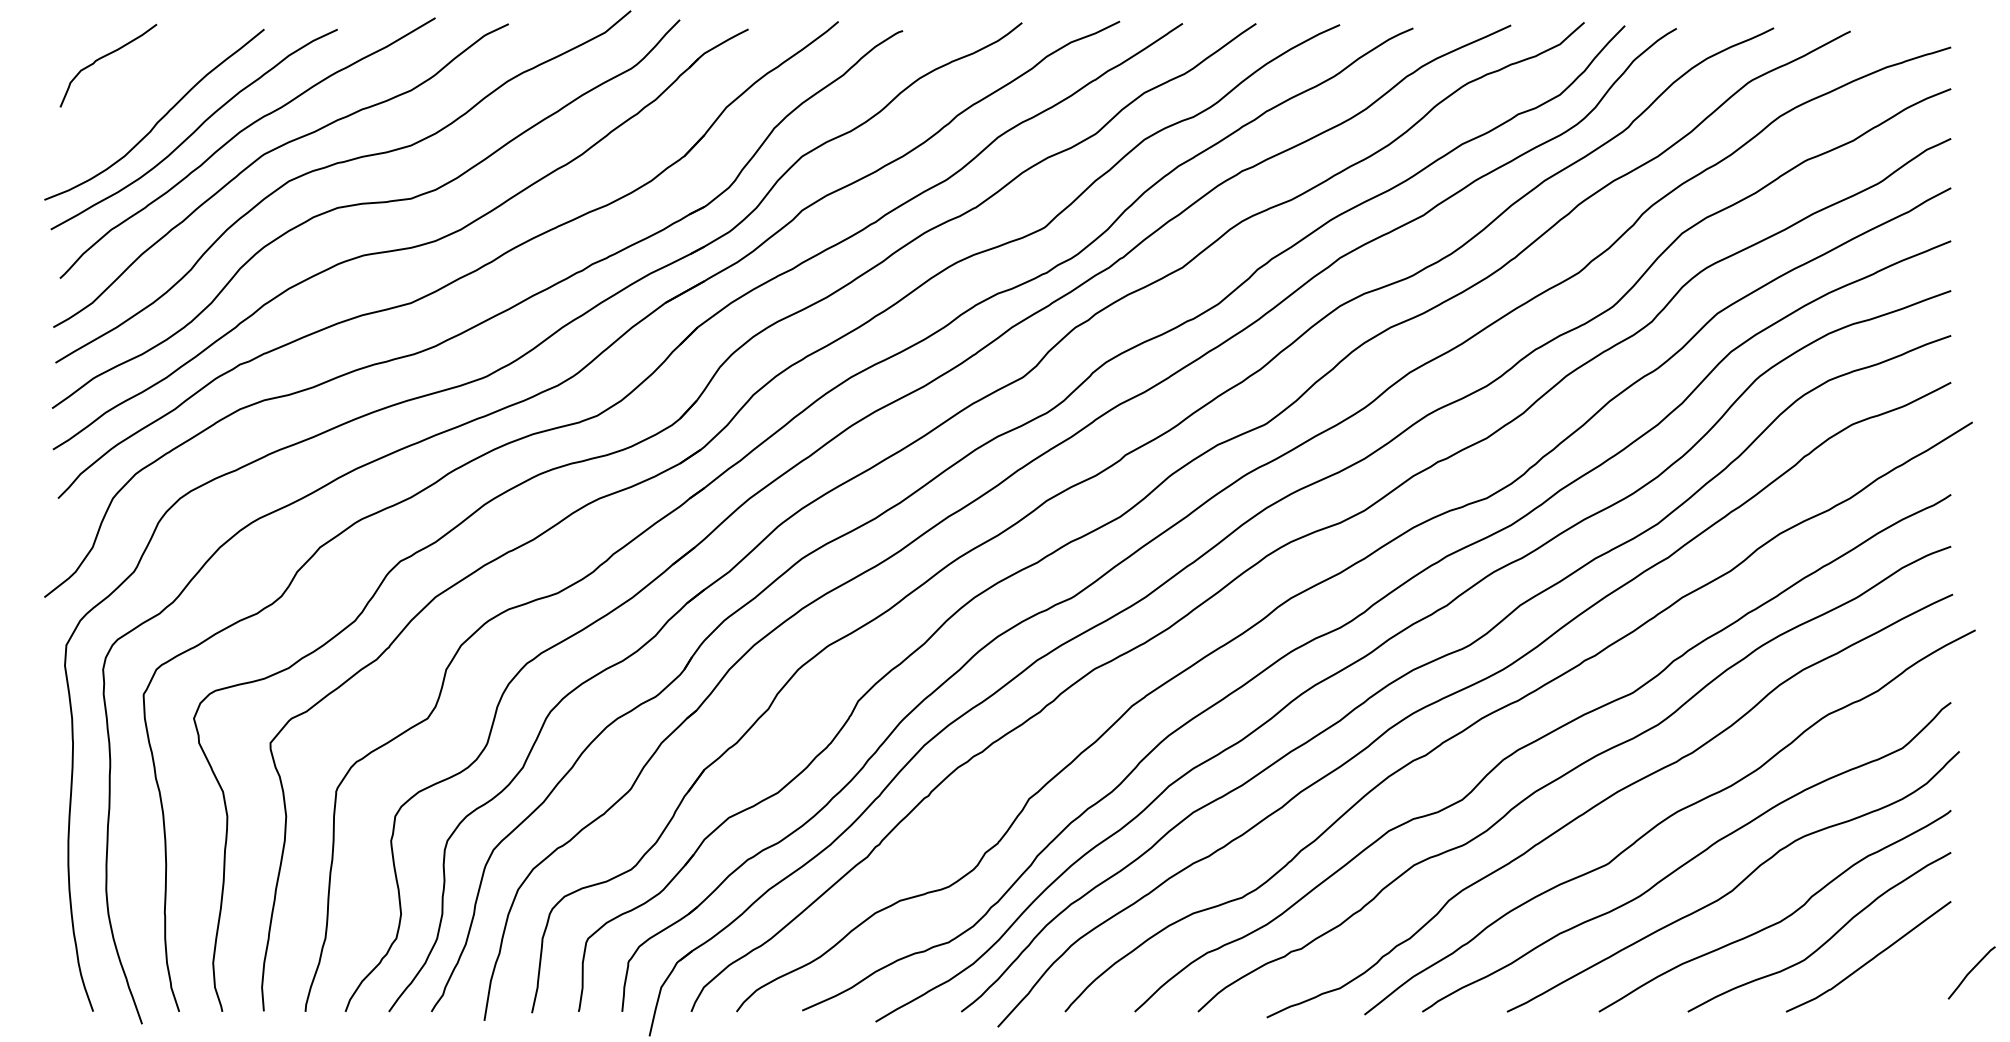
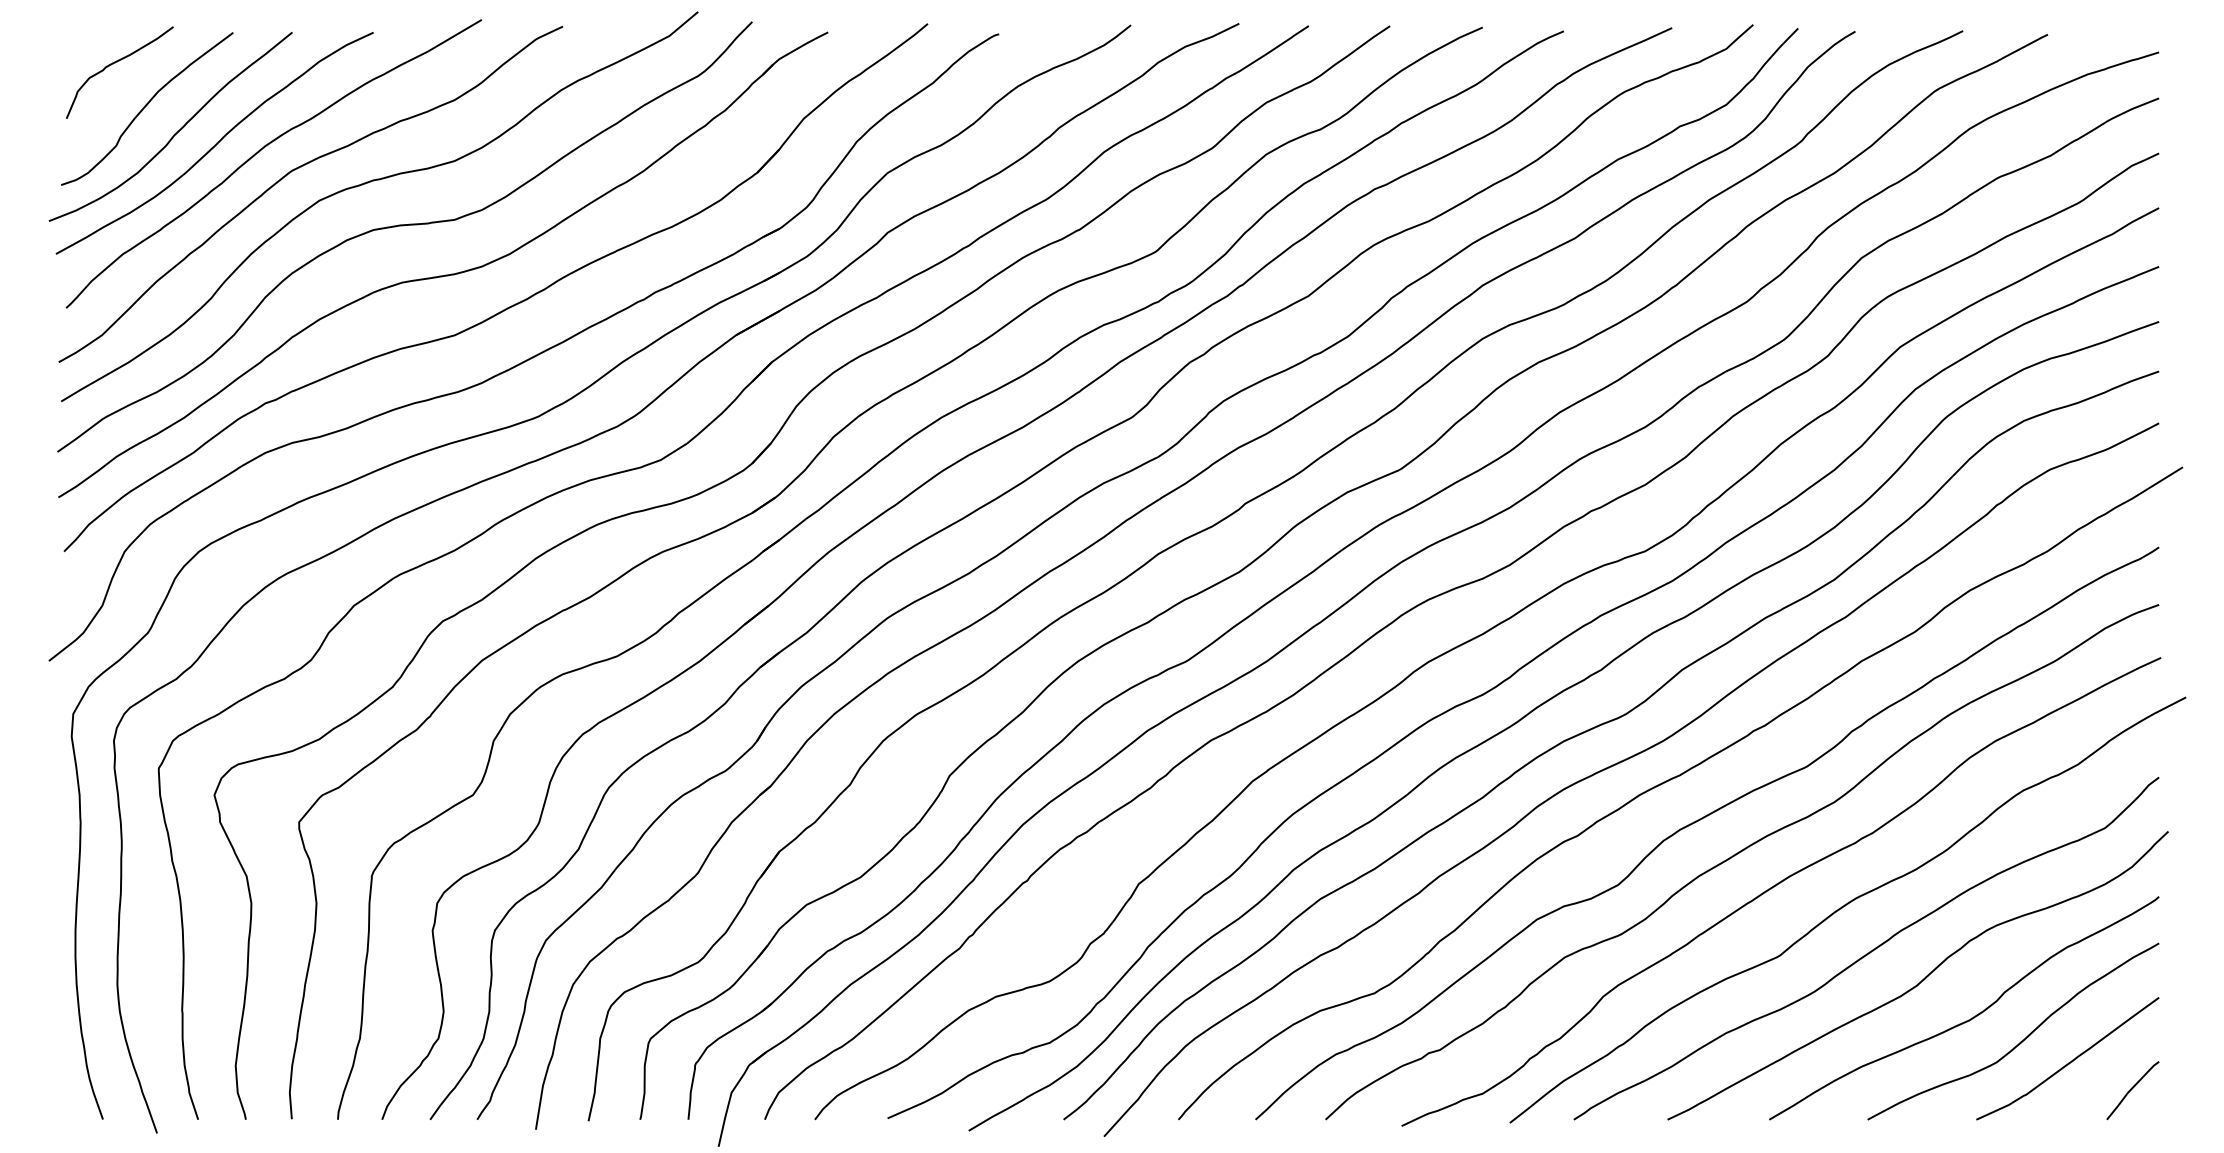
curve: (132, 96) -> (146, 106), added
line: (1971, 971) -> (2132, 1089), moved

